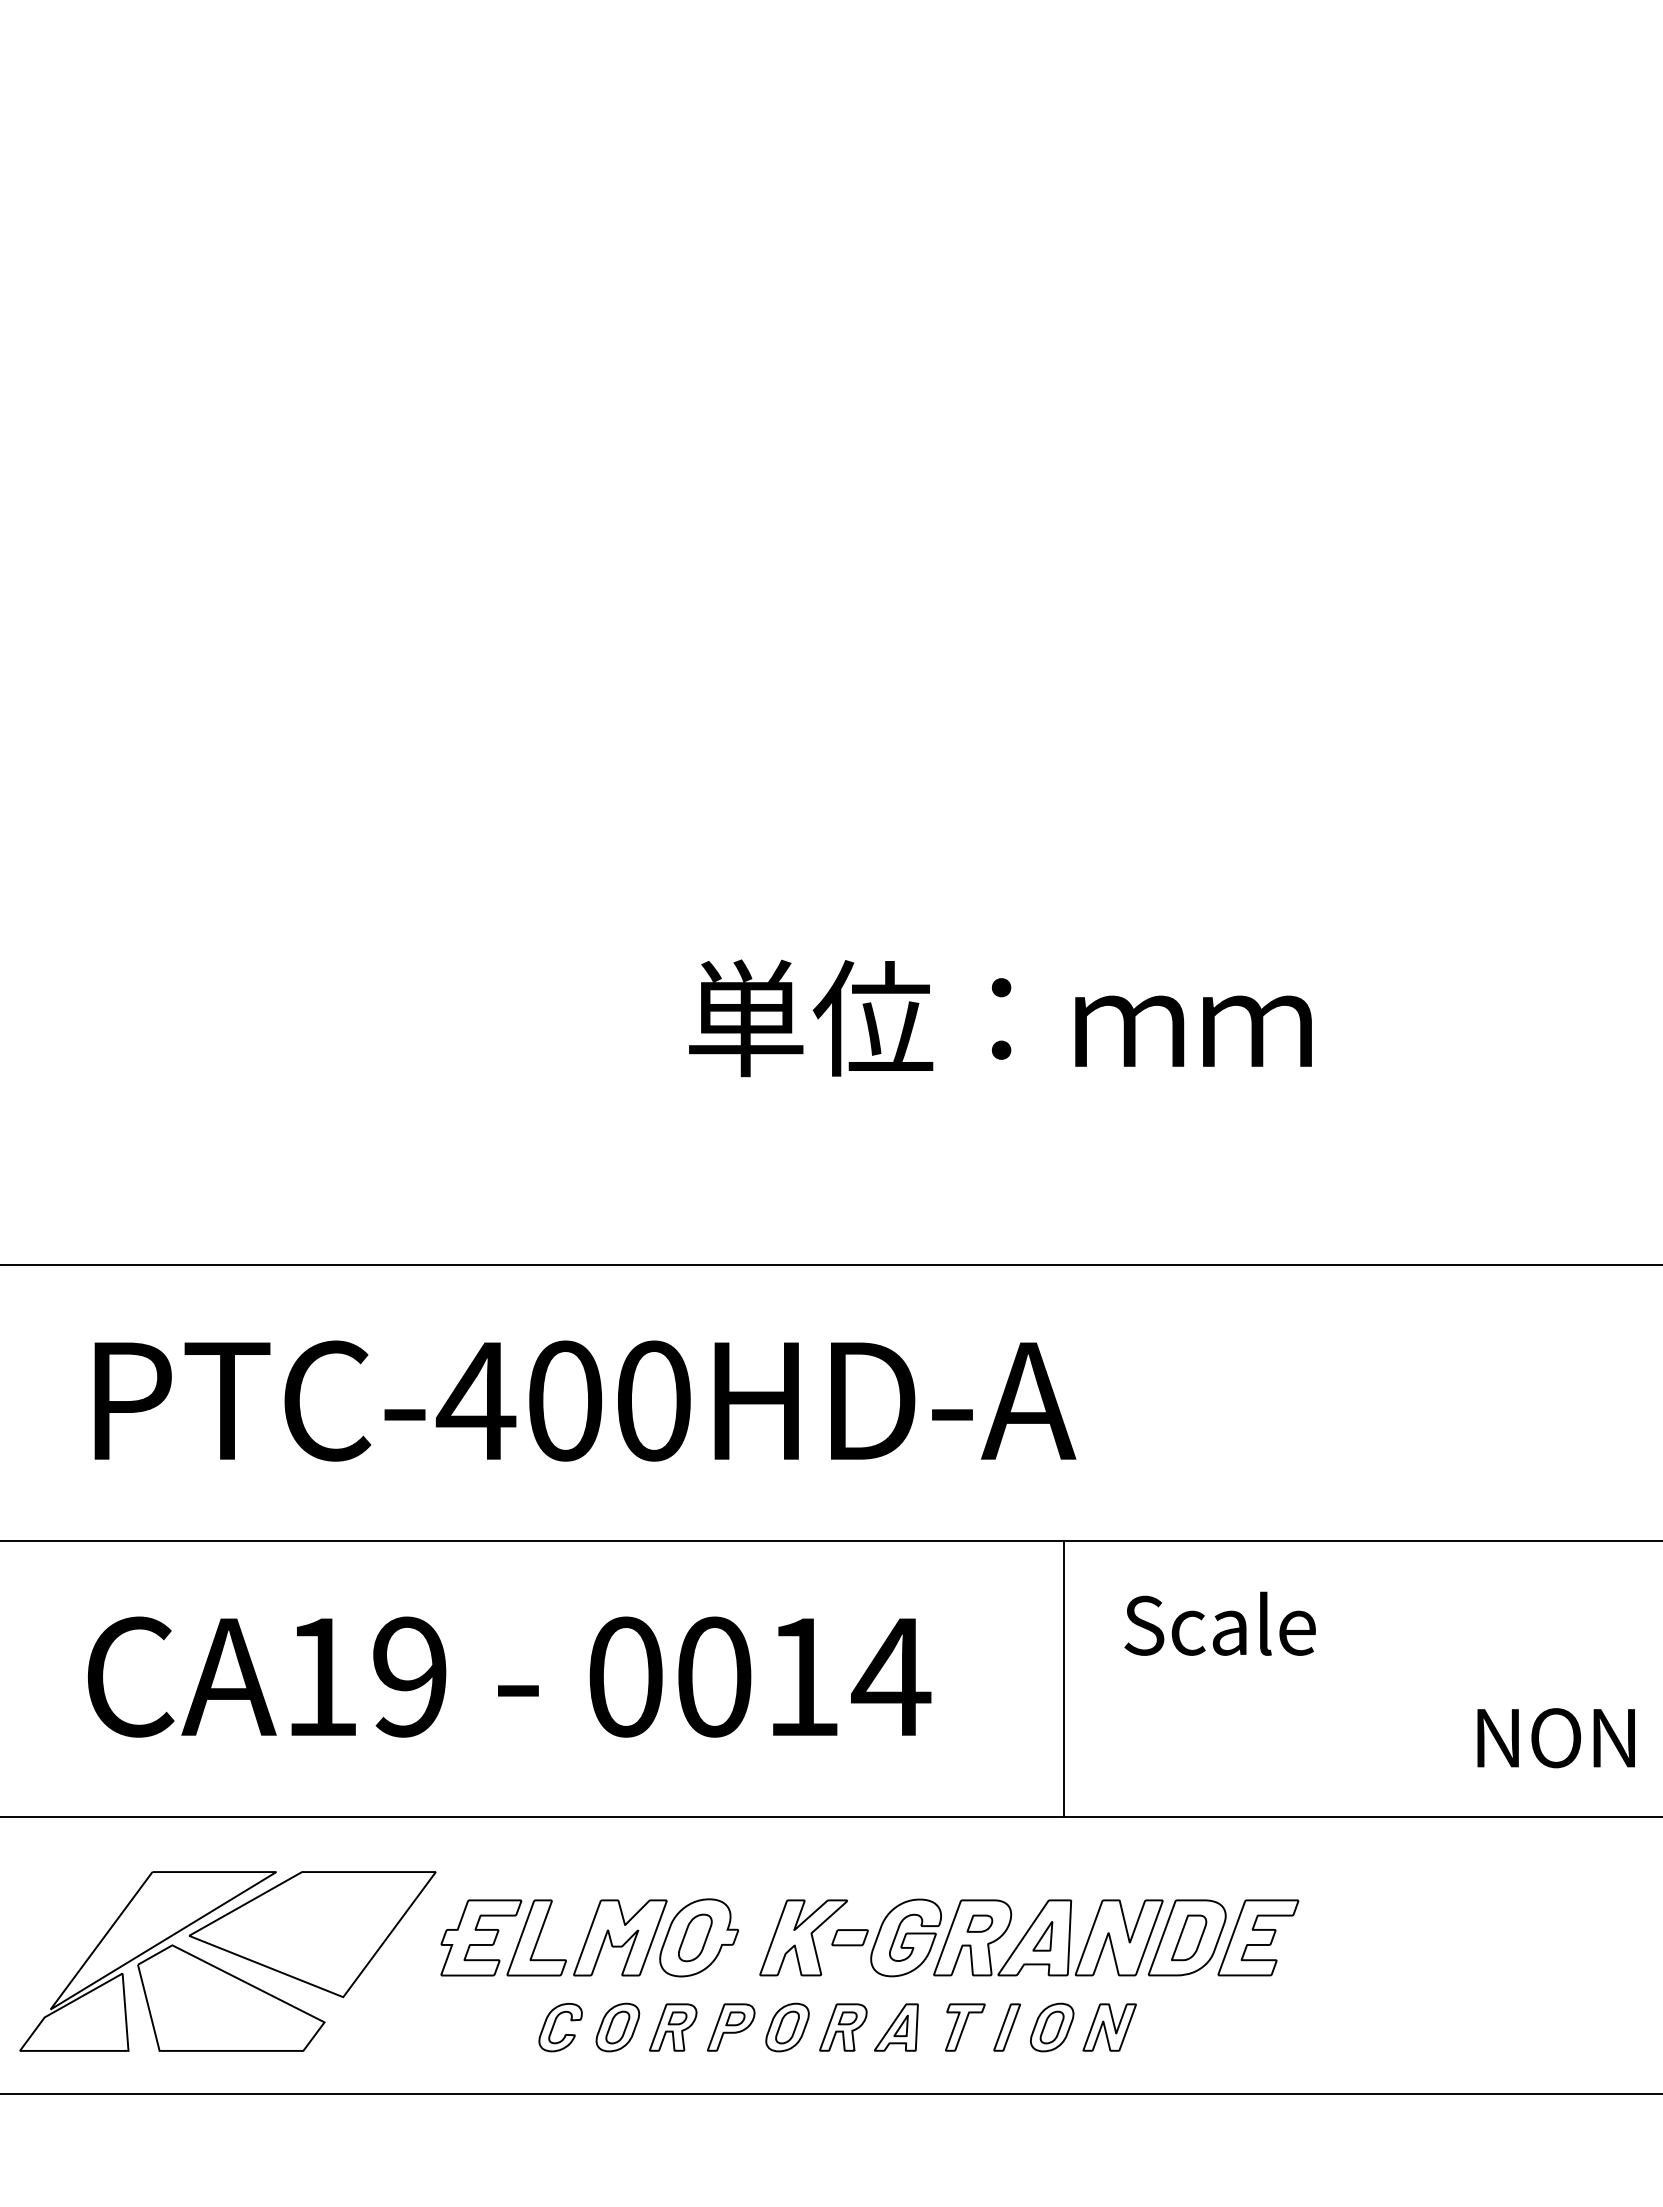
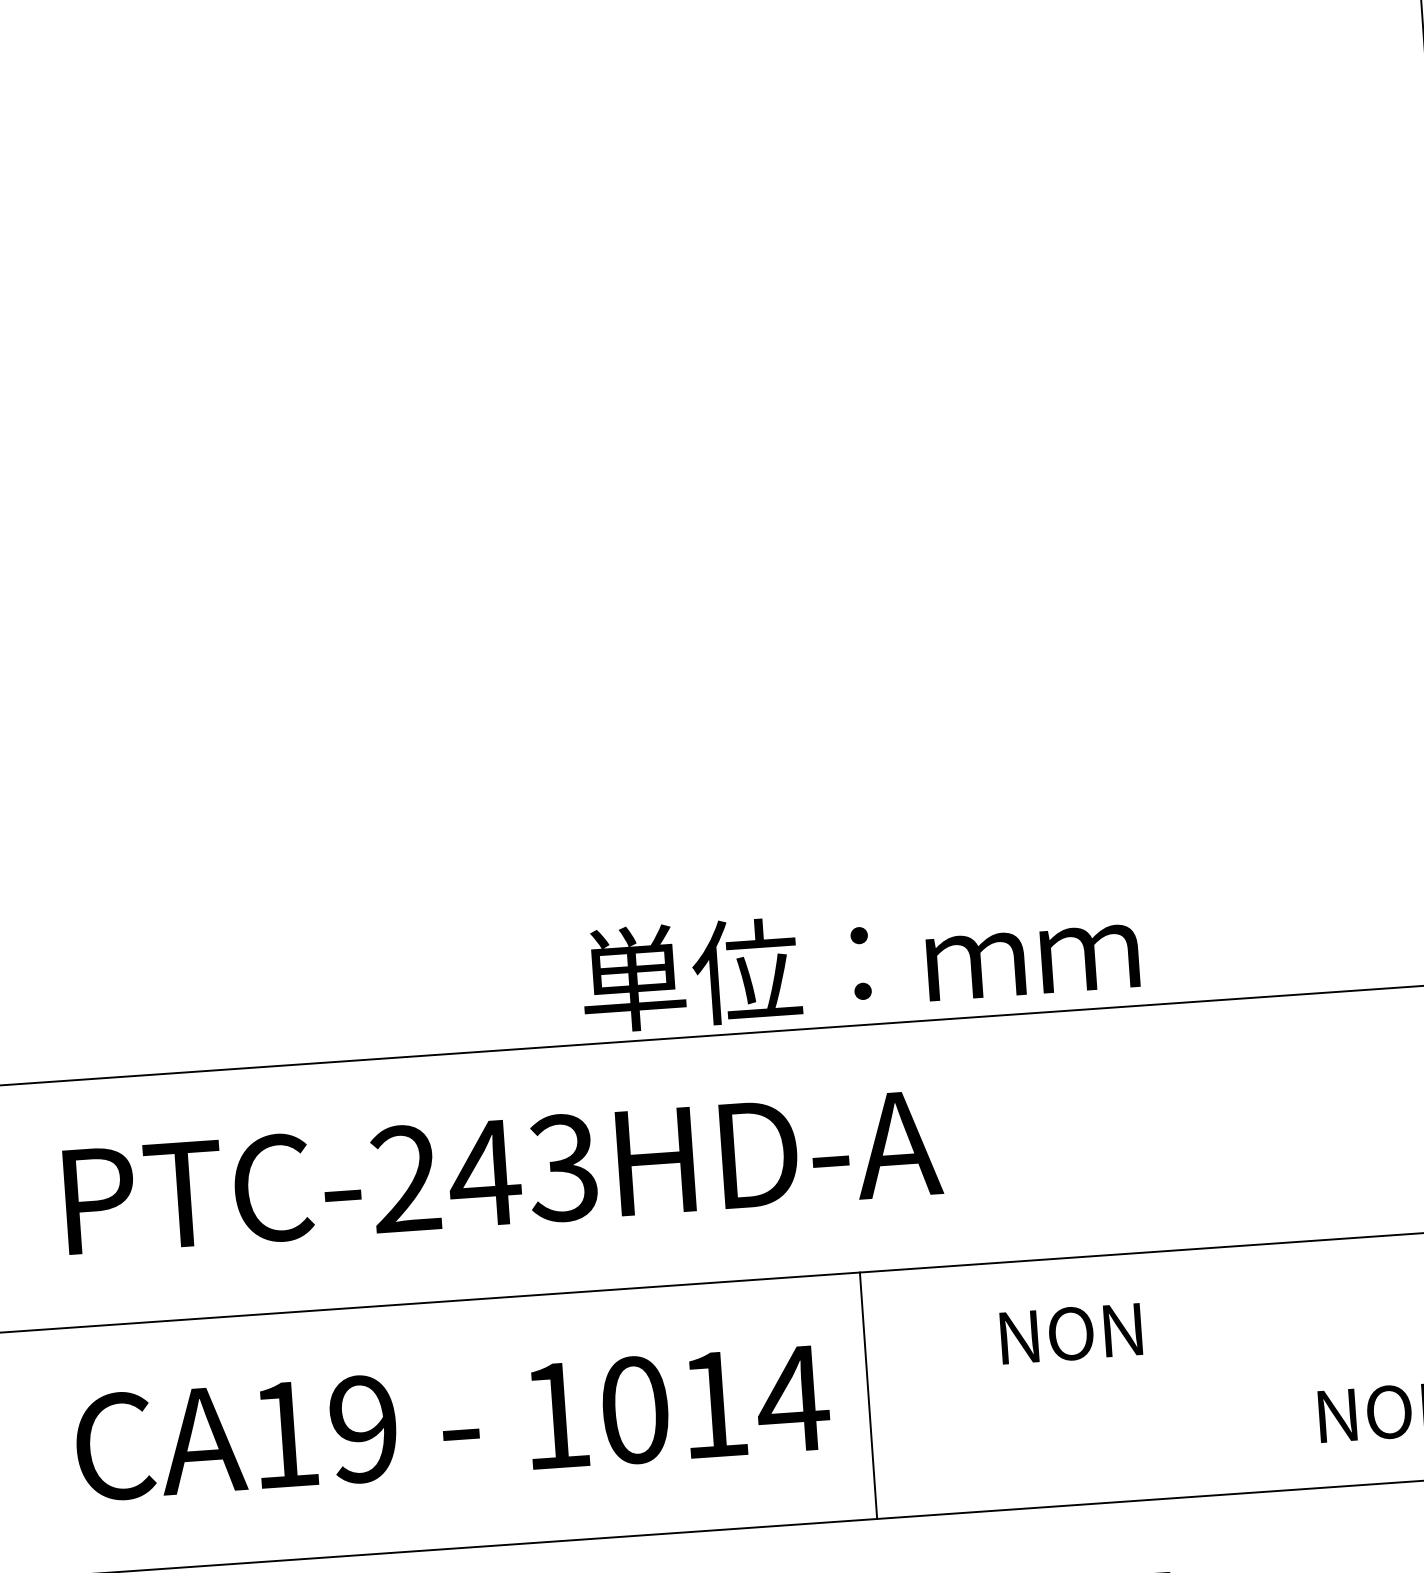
text: (1000, 1018) -> (860, 963), moved
text: (562, 1400) -> (482, 1173), PTC-400HD-A -> PTC-243HD-A
text: (1219, 1623) -> (1082, 1330), Scale -> NON
text: (625, 1676) -> (555, 1415), 0014 -> 1014
line: (1064, 1678) -> (868, 1395), moved

